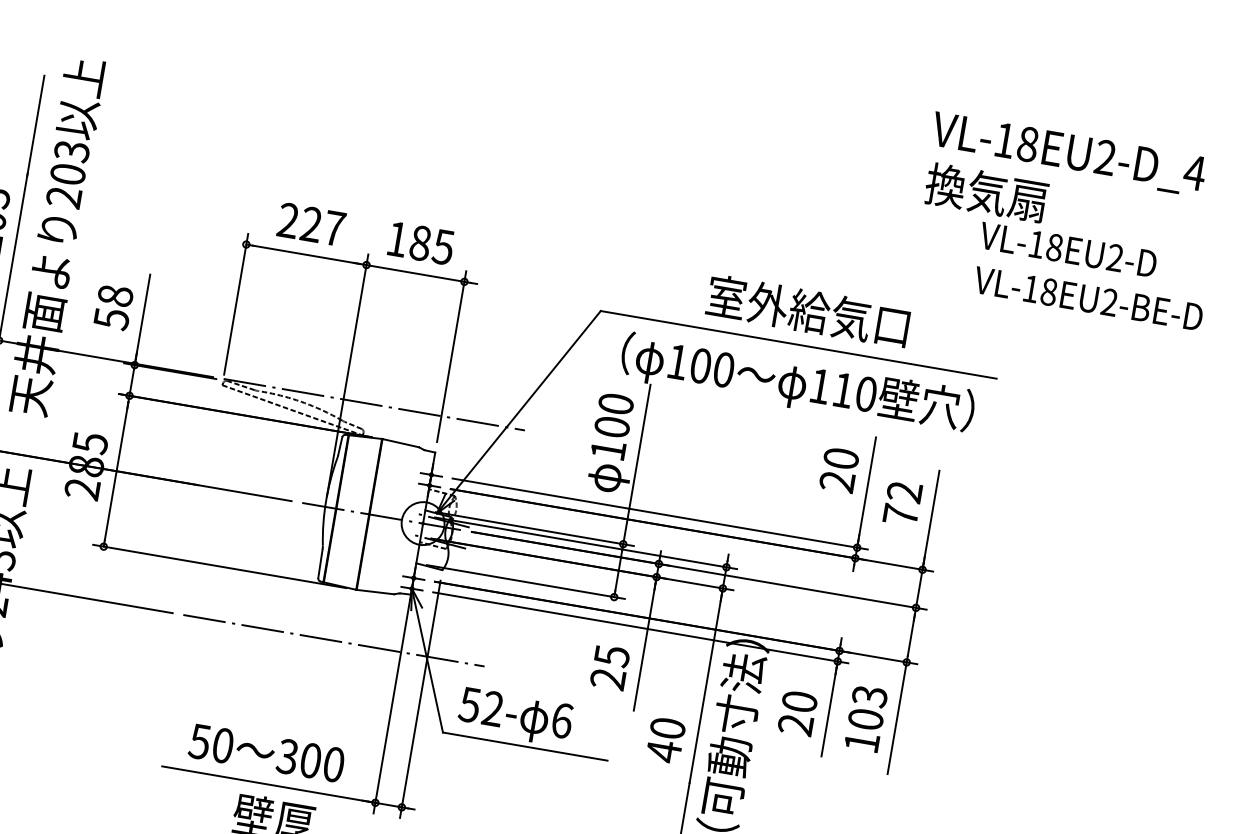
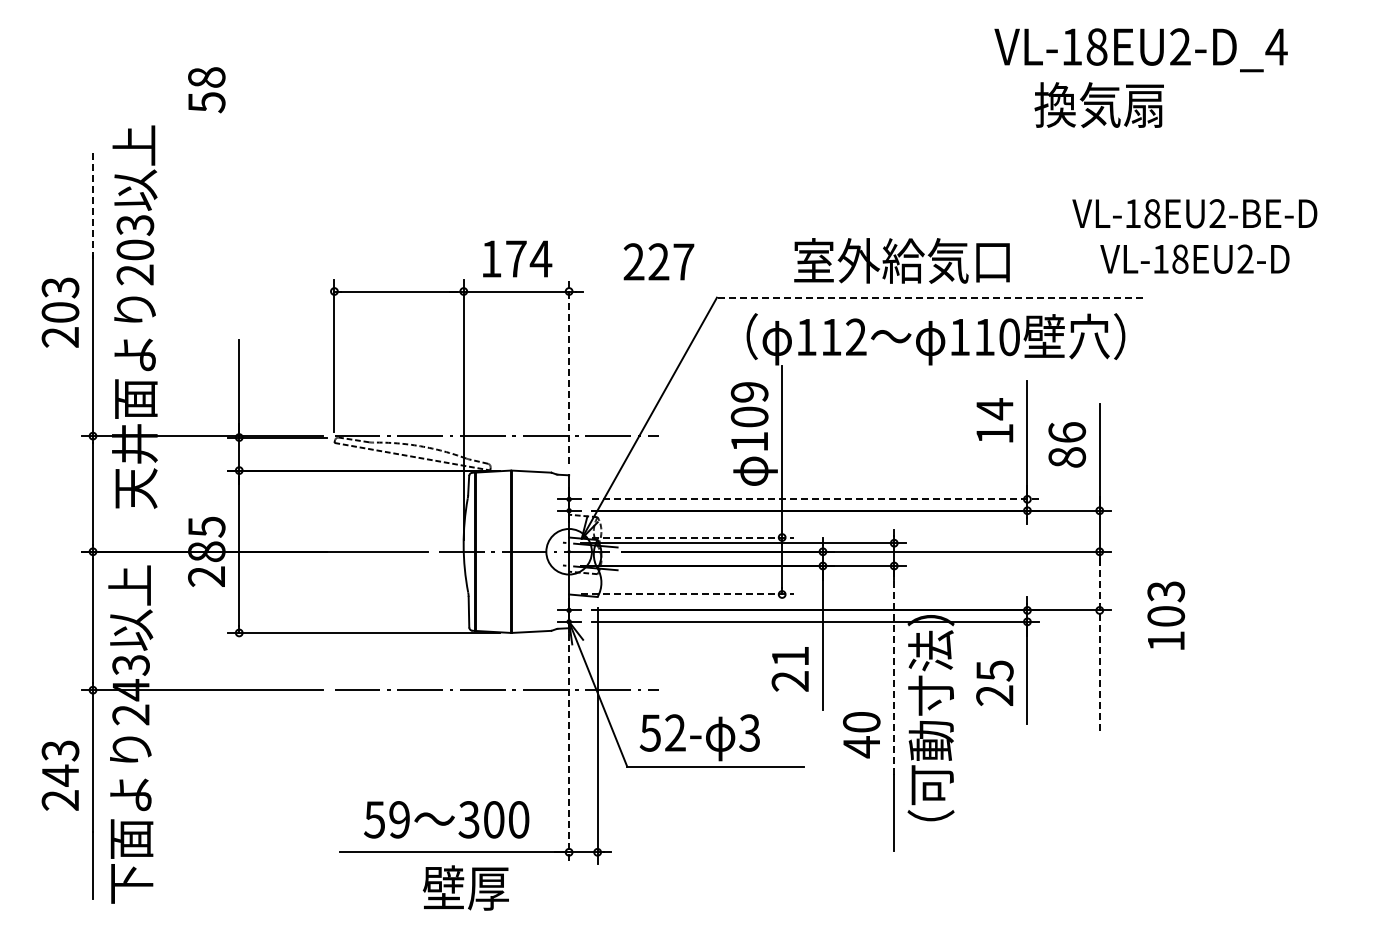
line: (36, 125) -> (93, 204), solid -> dashed
text: (1067, 154) -> (1140, 50), moved
text: (311, 224) -> (658, 261), moved
text: (432, 244) -> (529, 258), 185 -> 174
text: (1067, 249) -> (1194, 258), moved
text: (1088, 298) -> (1194, 213), moved
text: (113, 307) -> (206, 90), moved
text: (807, 310) -> (901, 260), moved
line: (798, 344) -> (929, 297), solid -> dashed
line: (451, 357) -> (569, 372), solid -> dashed
text: (712, 368) -> (843, 337), 100 -> 112
text: (615, 404) -> (749, 392), 100 -> 109
text: (838, 470) -> (994, 421), 20 -> 14
text: (903, 503) -> (1067, 444), 72 -> 86
line: (660, 514) -> (815, 499), solid -> dashed
line: (535, 529) -> (687, 537), solid -> dashed
line: (526, 582) -> (687, 594), solid -> dashed
line: (911, 635) -> (1099, 581), solid -> dashed
text: (612, 656) -> (790, 656), 25 -> 21
line: (706, 685) -> (894, 670), solid -> dashed
text: (799, 701) -> (994, 670), 20 -> 25
line: (392, 706) -> (569, 748), solid -> dashed
text: (866, 718) -> (1166, 615), moved
line: (896, 718) -> (1099, 670), solid -> dashed
text: (561, 720) -> (749, 732), 6 -> 3
text: (222, 745) -> (399, 819), 50 -> 59

